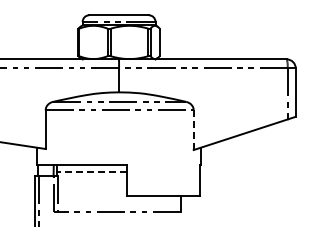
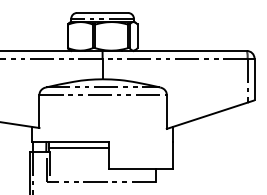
line: (193, 130) -> (166, 112), dashed -> solid
line: (92, 172) -> (79, 148), dashed -> solid

